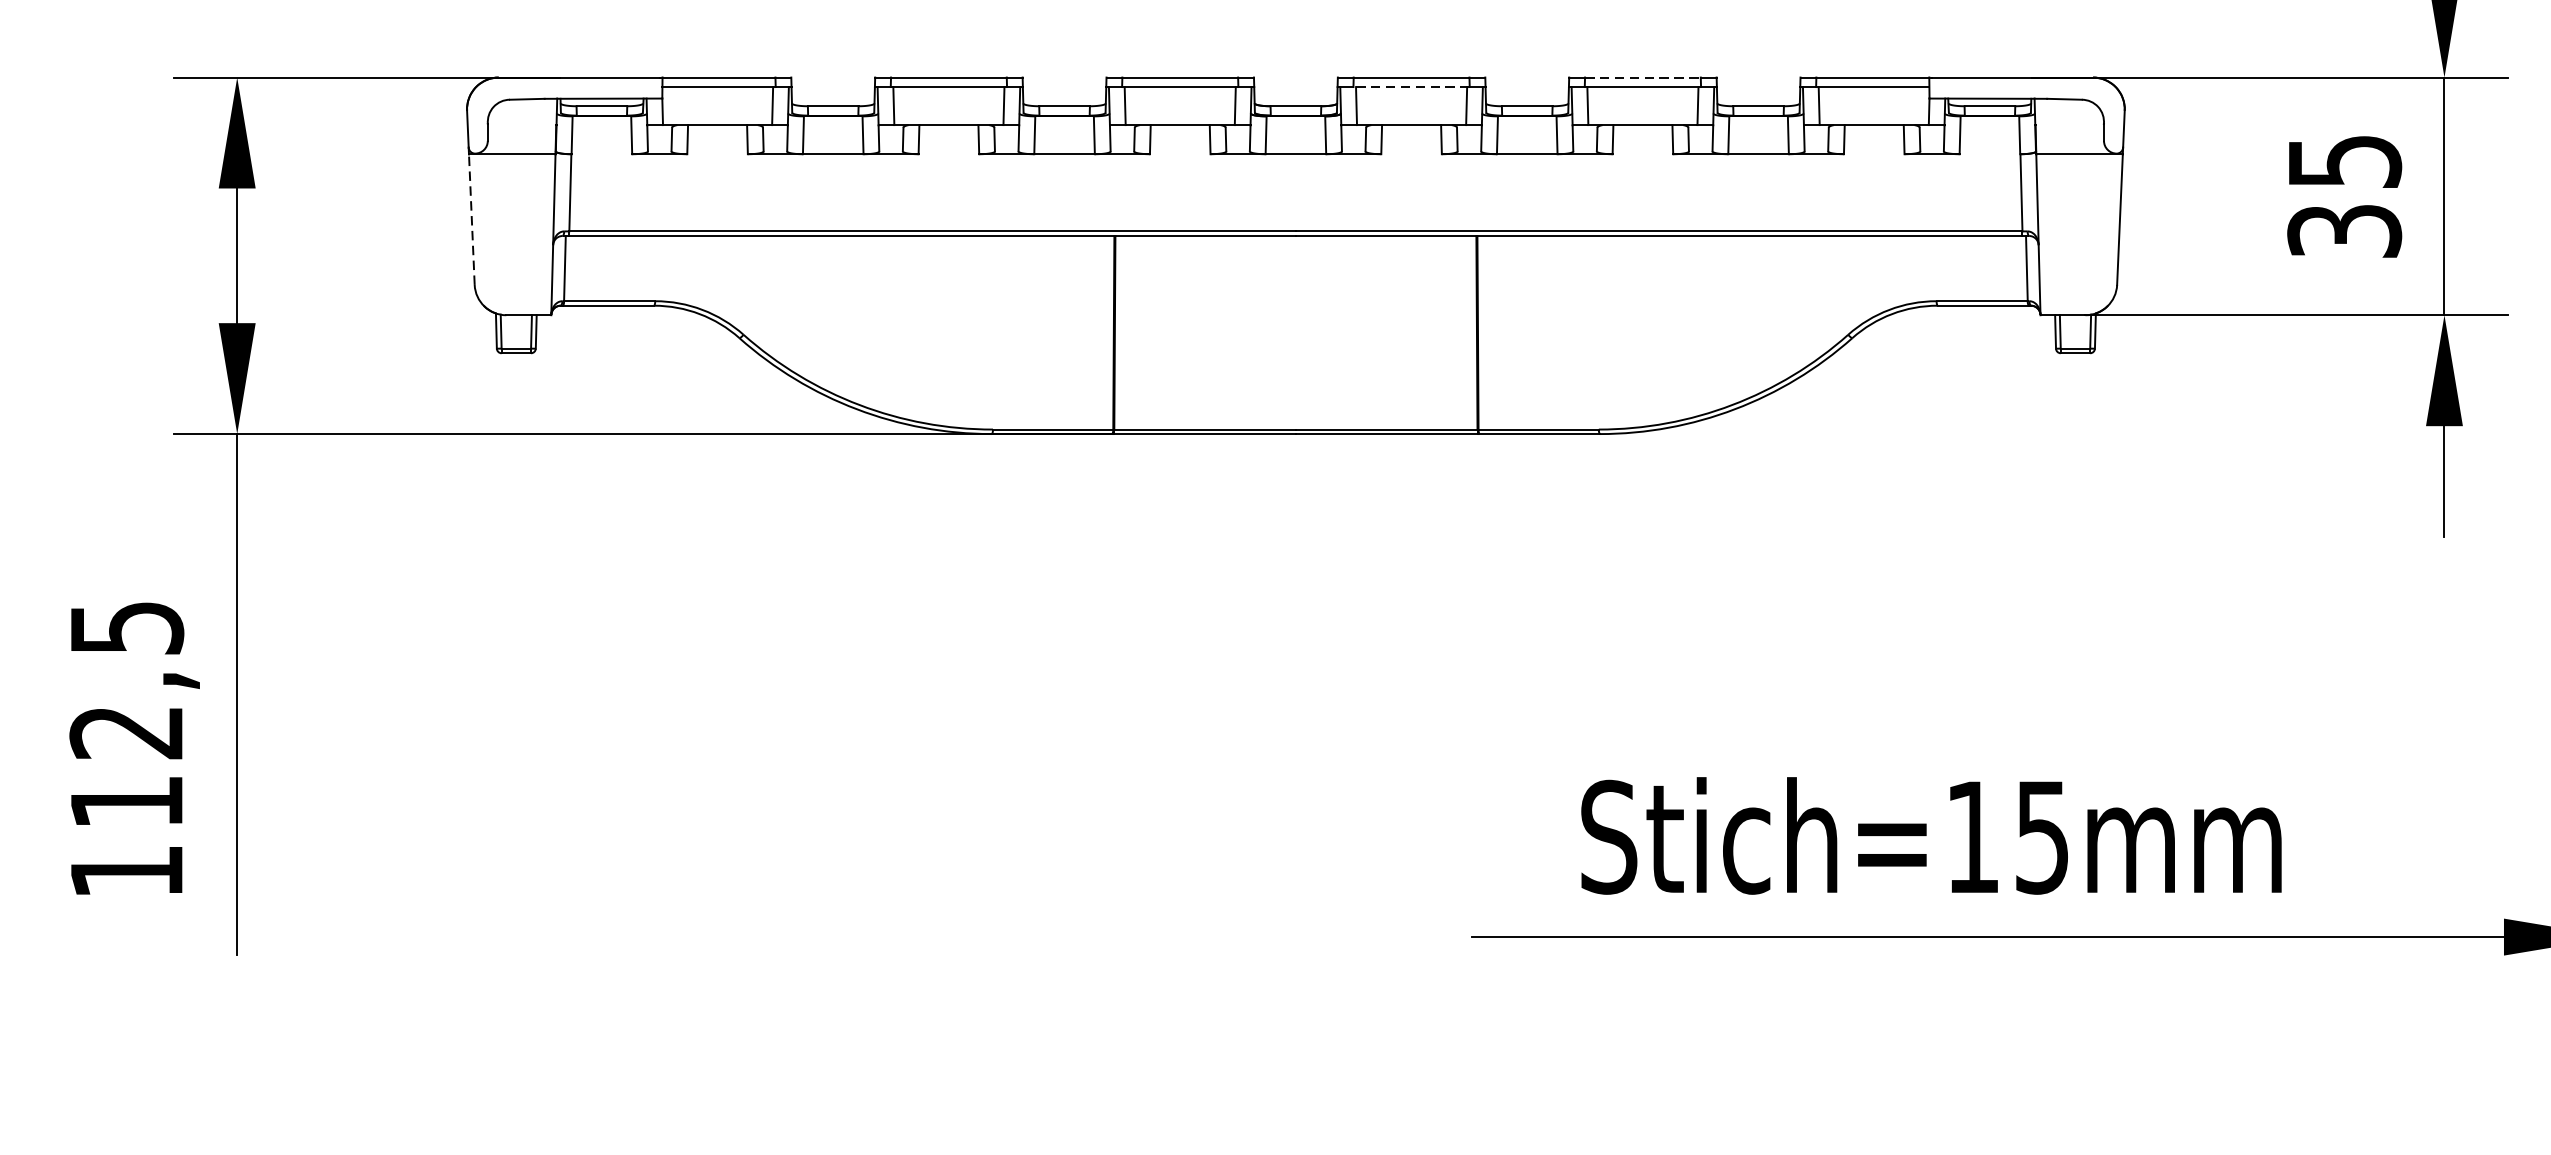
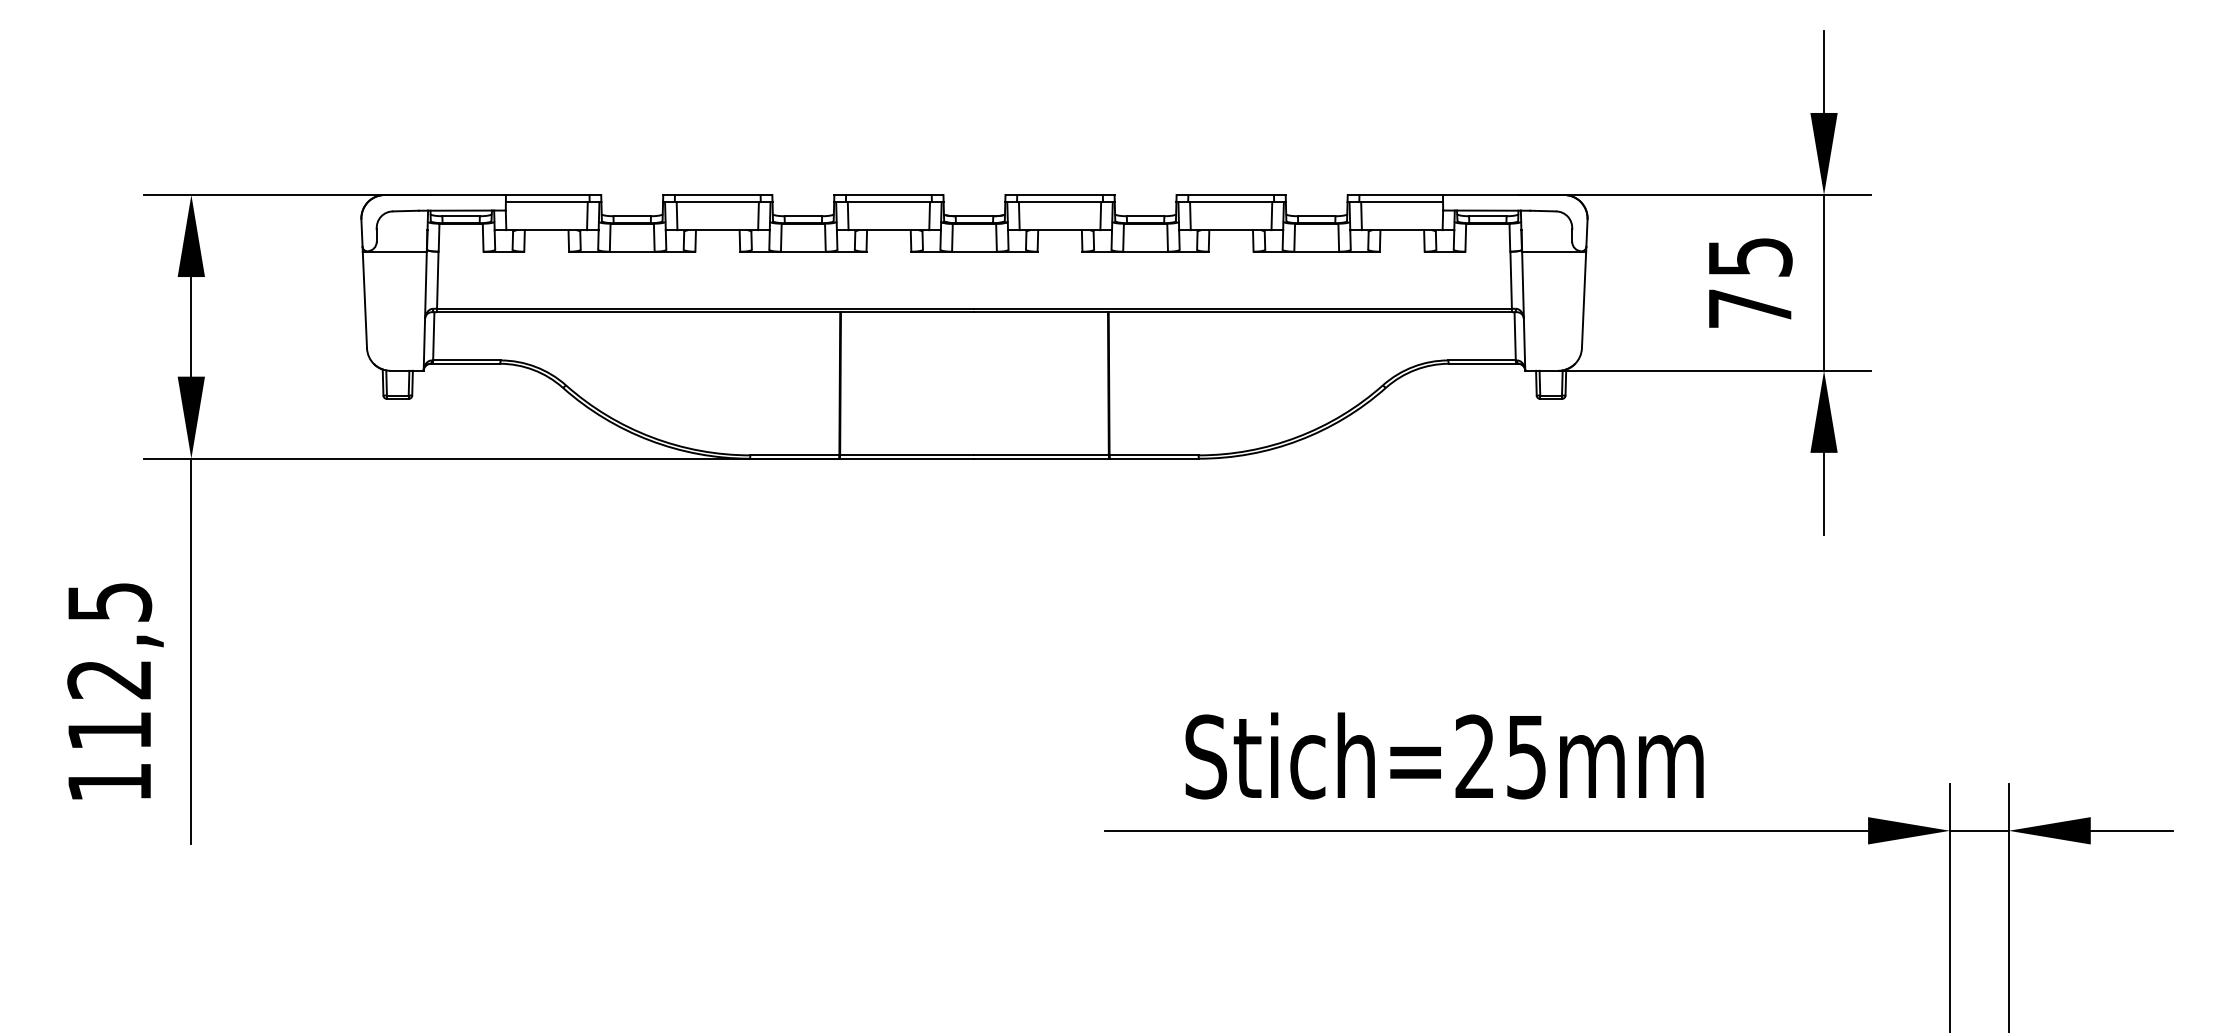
line: (1643, 78) -> (1231, 195), dashed -> solid
line: (1412, 87) -> (1060, 202), dashed -> solid
line: (471, 218) -> (364, 299), dashed -> solid
text: (2343, 230) -> (1749, 308), 35 -> 75
text: (1971, 835) -> (1474, 755), Stich=15mm -> Stich=25mm

